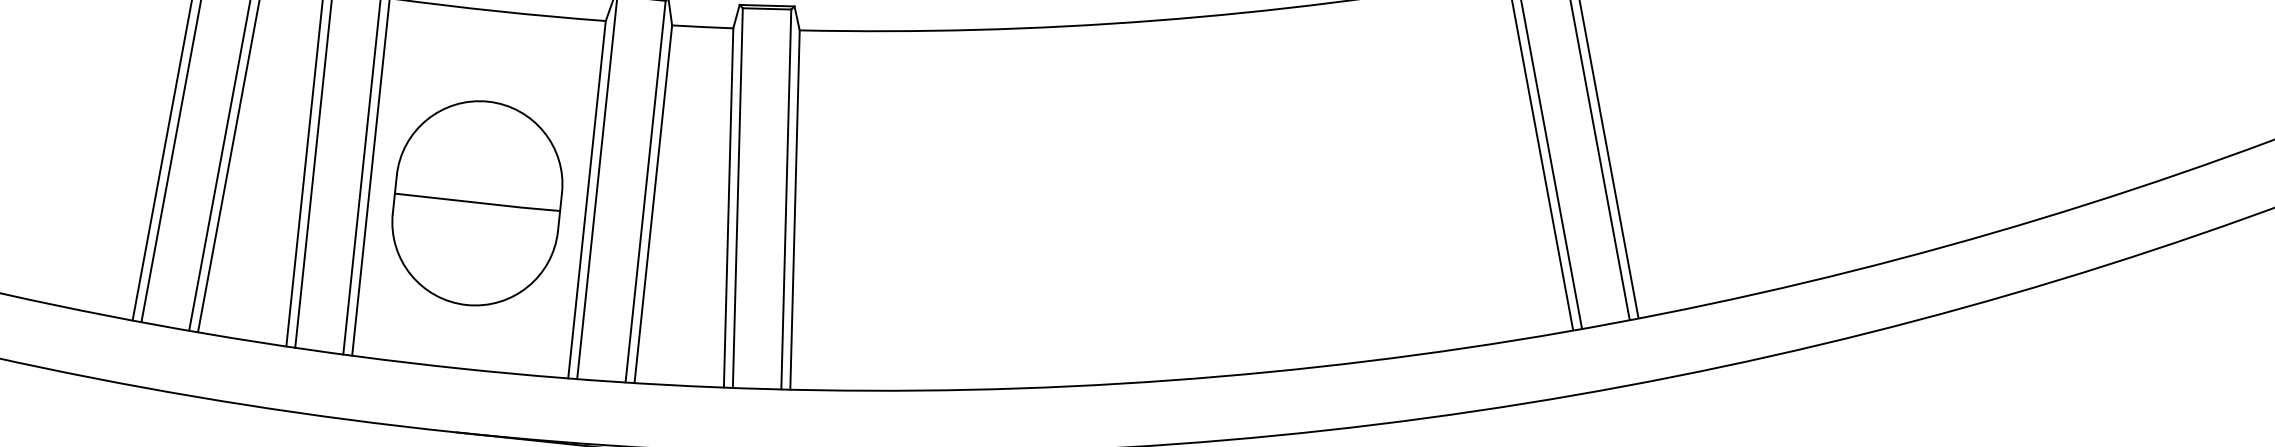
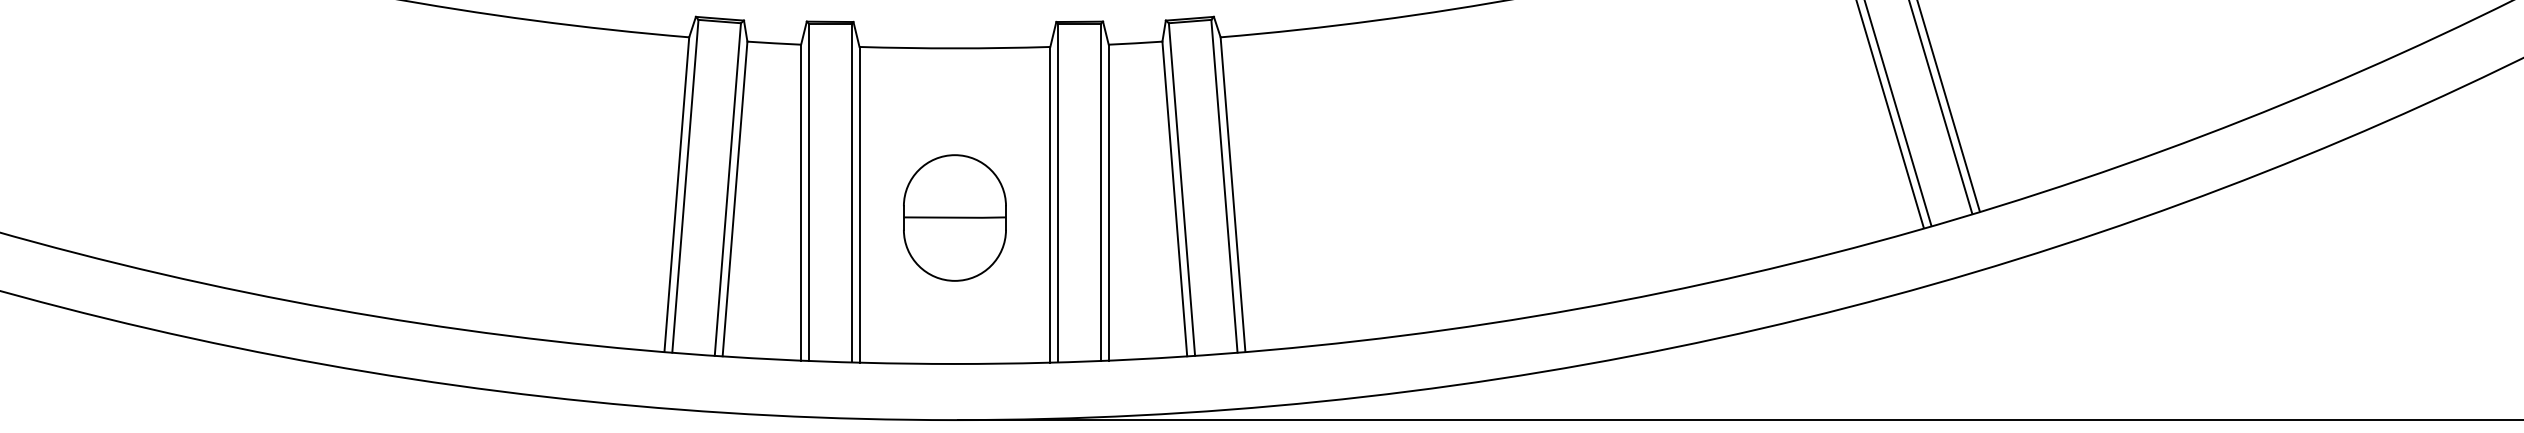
part: (476, 202) -> (954, 217), size x0.7

